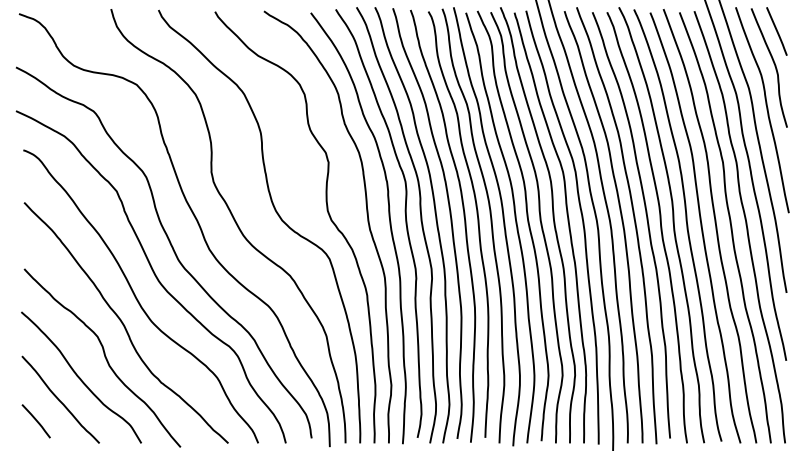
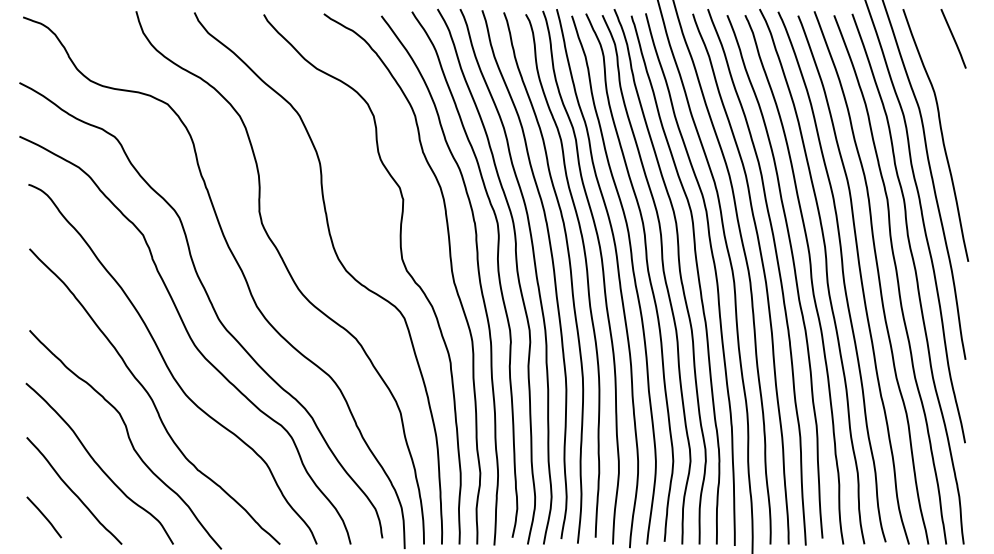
curve: (774, 65) -> (950, 80), removed

